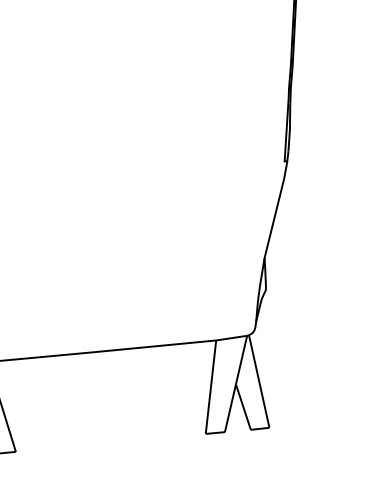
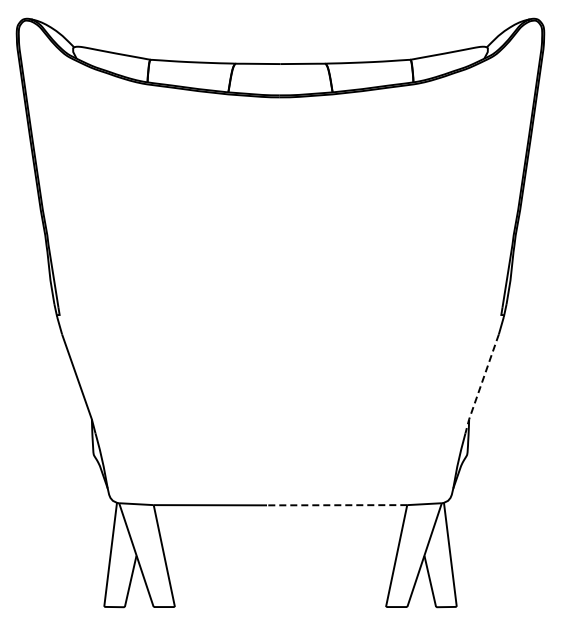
line: (272, 225) -> (481, 384), solid -> dashed
line: (152, 346) -> (336, 505), solid -> dashed

